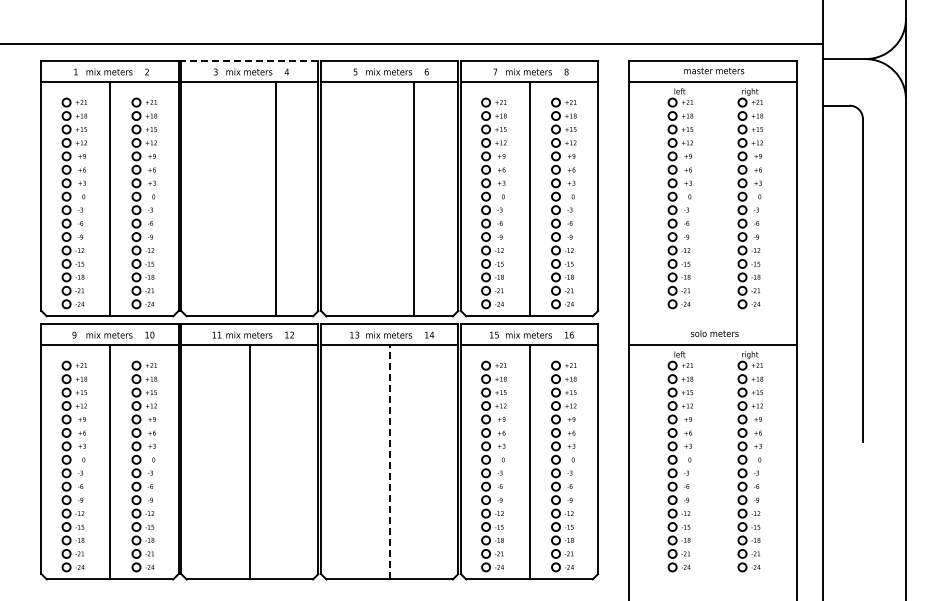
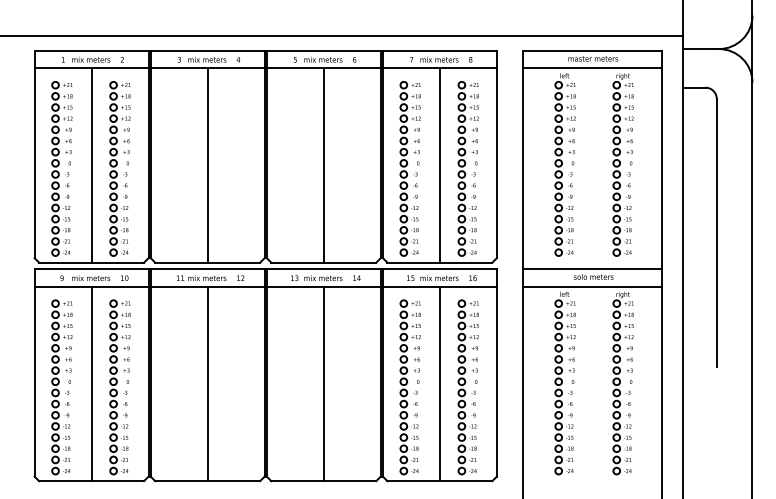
line: (249, 61) -> (207, 51), dashed -> solid
line: (275, 199) -> (207, 165), moved
line: (413, 199) -> (323, 165), moved
line: (713, 324) -> (592, 269), added
line: (389, 461) -> (323, 383), dashed -> solid

